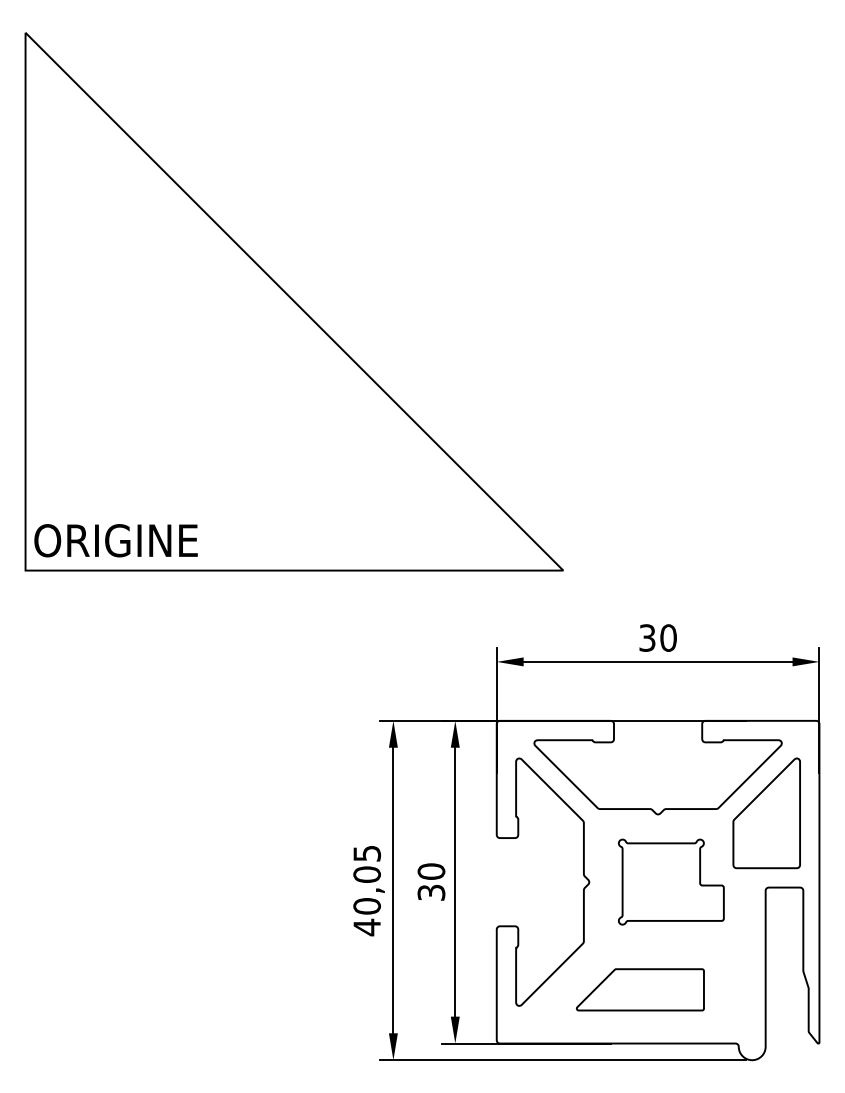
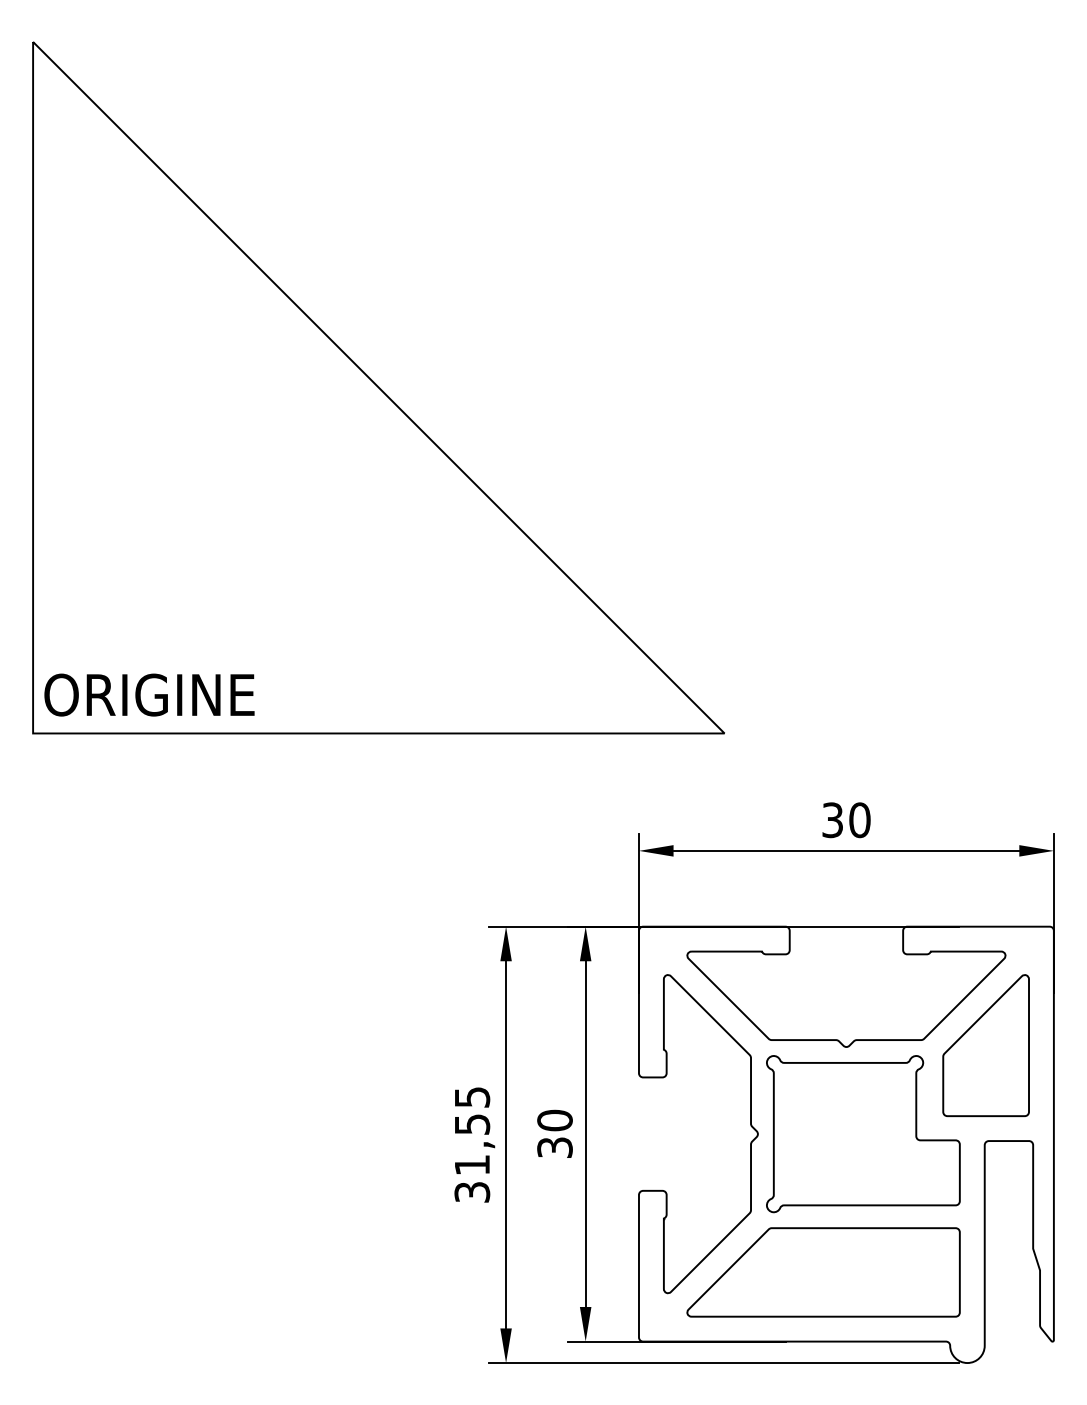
part: (671, 881) -> (863, 1133), size x1.43
text: (367, 901) -> (472, 1158), 40,05 -> 31,55
part: (640, 989) -> (823, 1272), size x1.67

